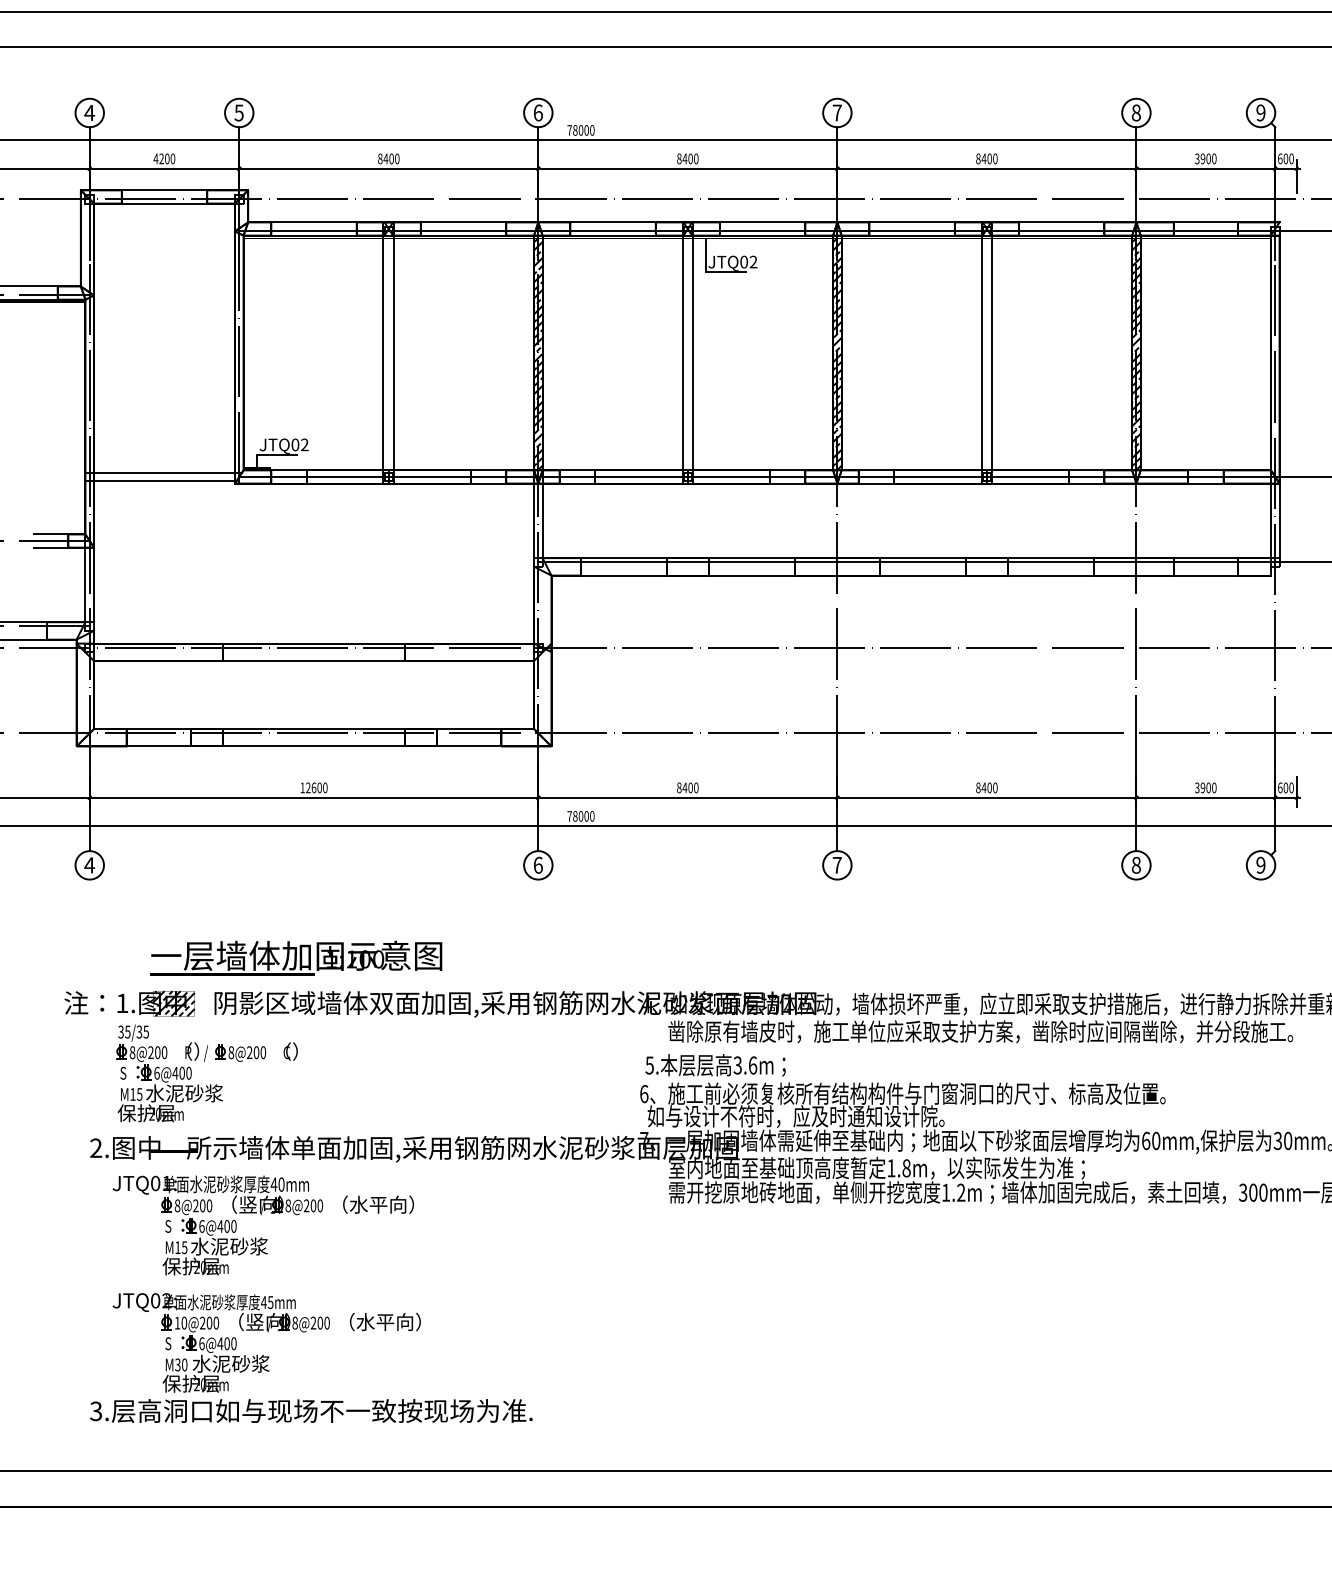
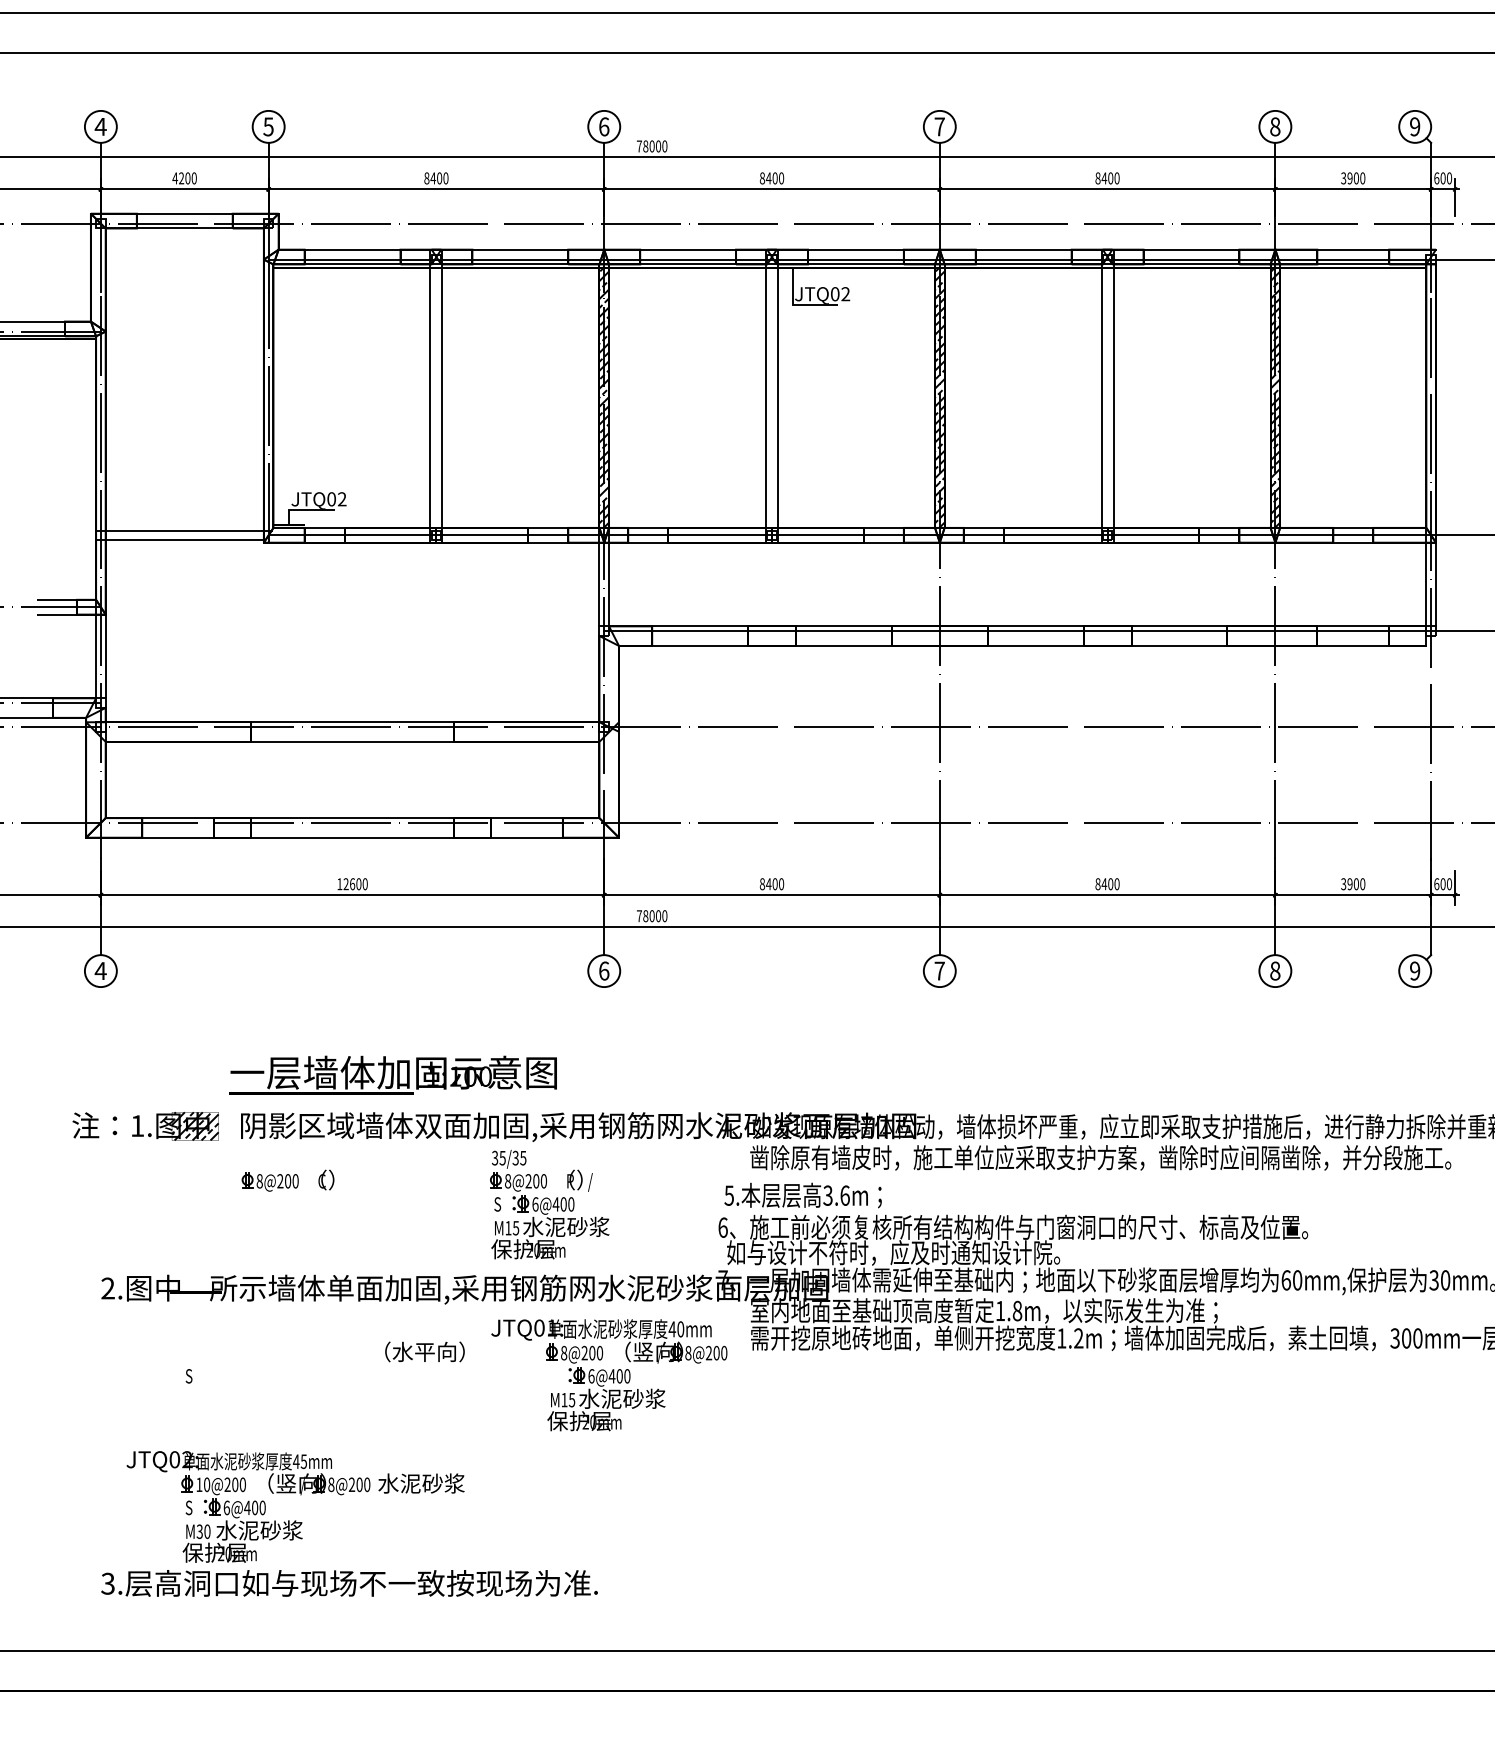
text: (296, 957) -> (393, 1074), moved
part: (169, 1073) -> (549, 1204), moved
part: (217, 1225) -> (608, 1375), moved
text: (378, 1322) -> (424, 1484), （水平向） -> 水泥砂浆

